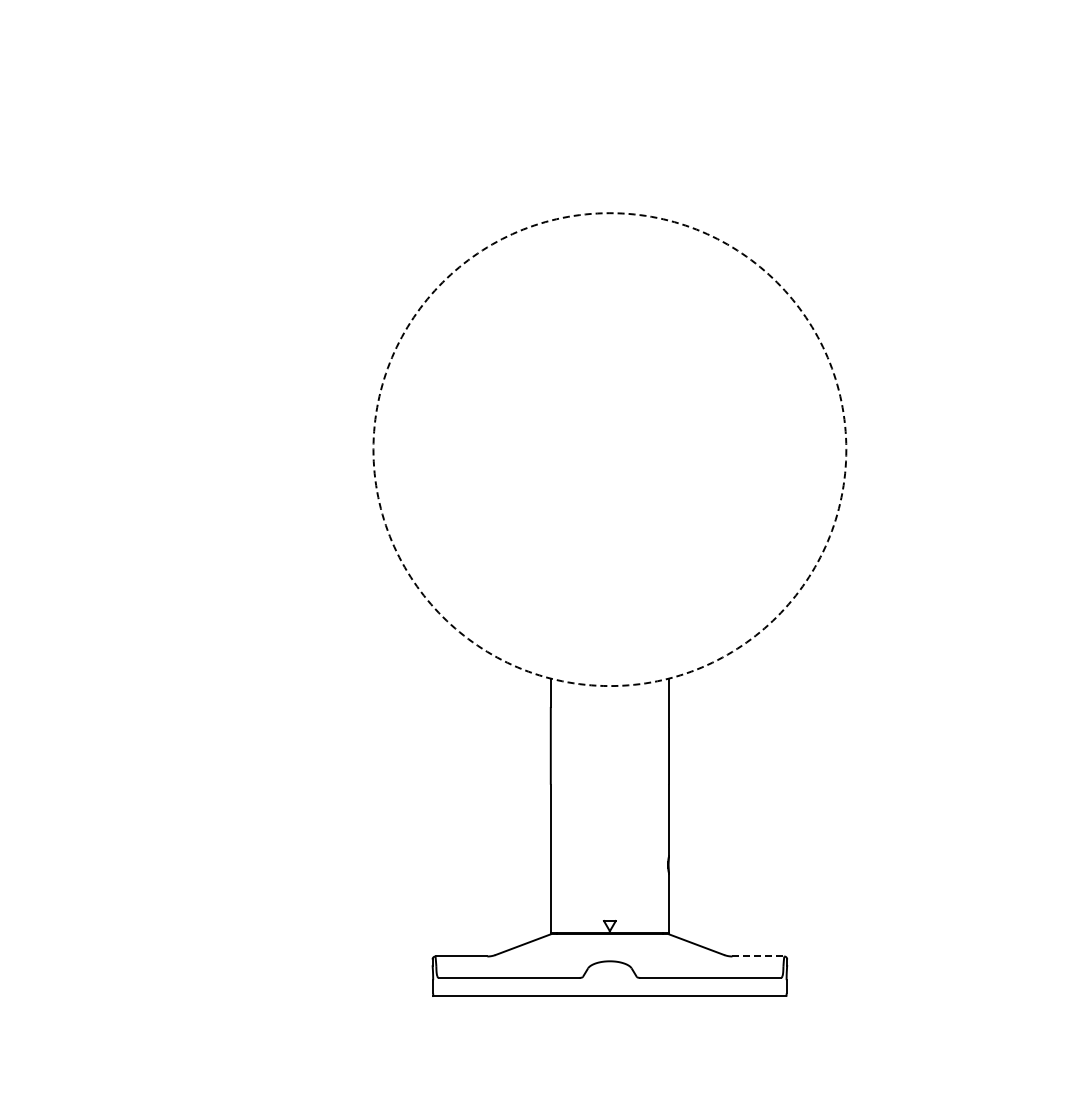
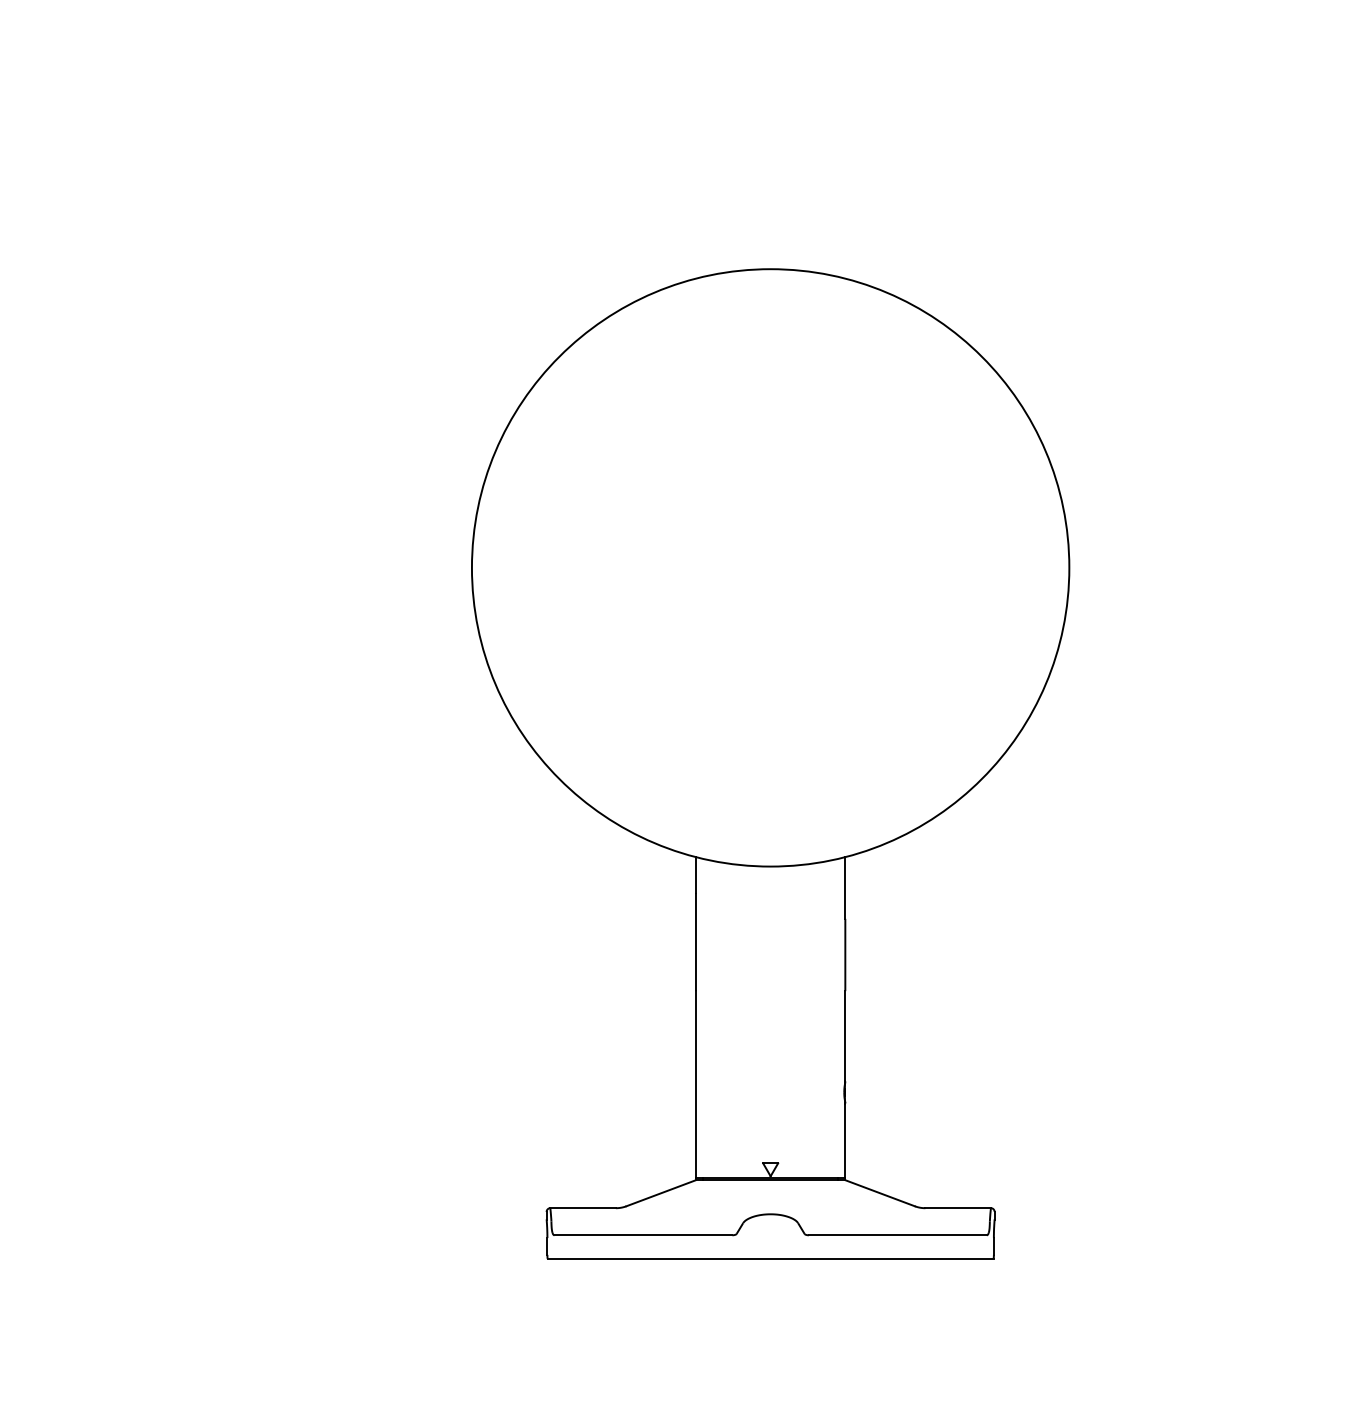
circle: (609, 449) -> (770, 567), dashed -> solid
line: (758, 956) -> (958, 1208), dashed -> solid

